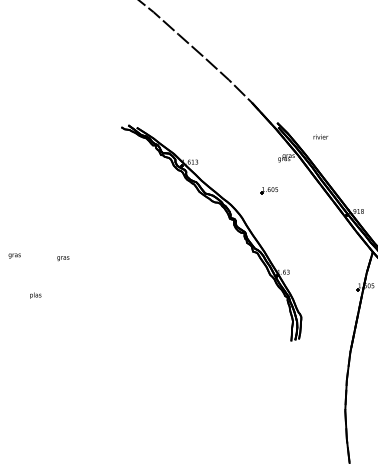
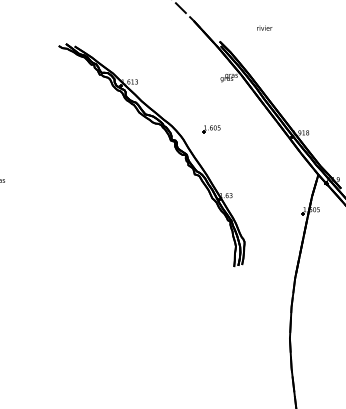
text: (320, 136) -> (264, 27), moved
part: (268, 190) -> (210, 128), moved

